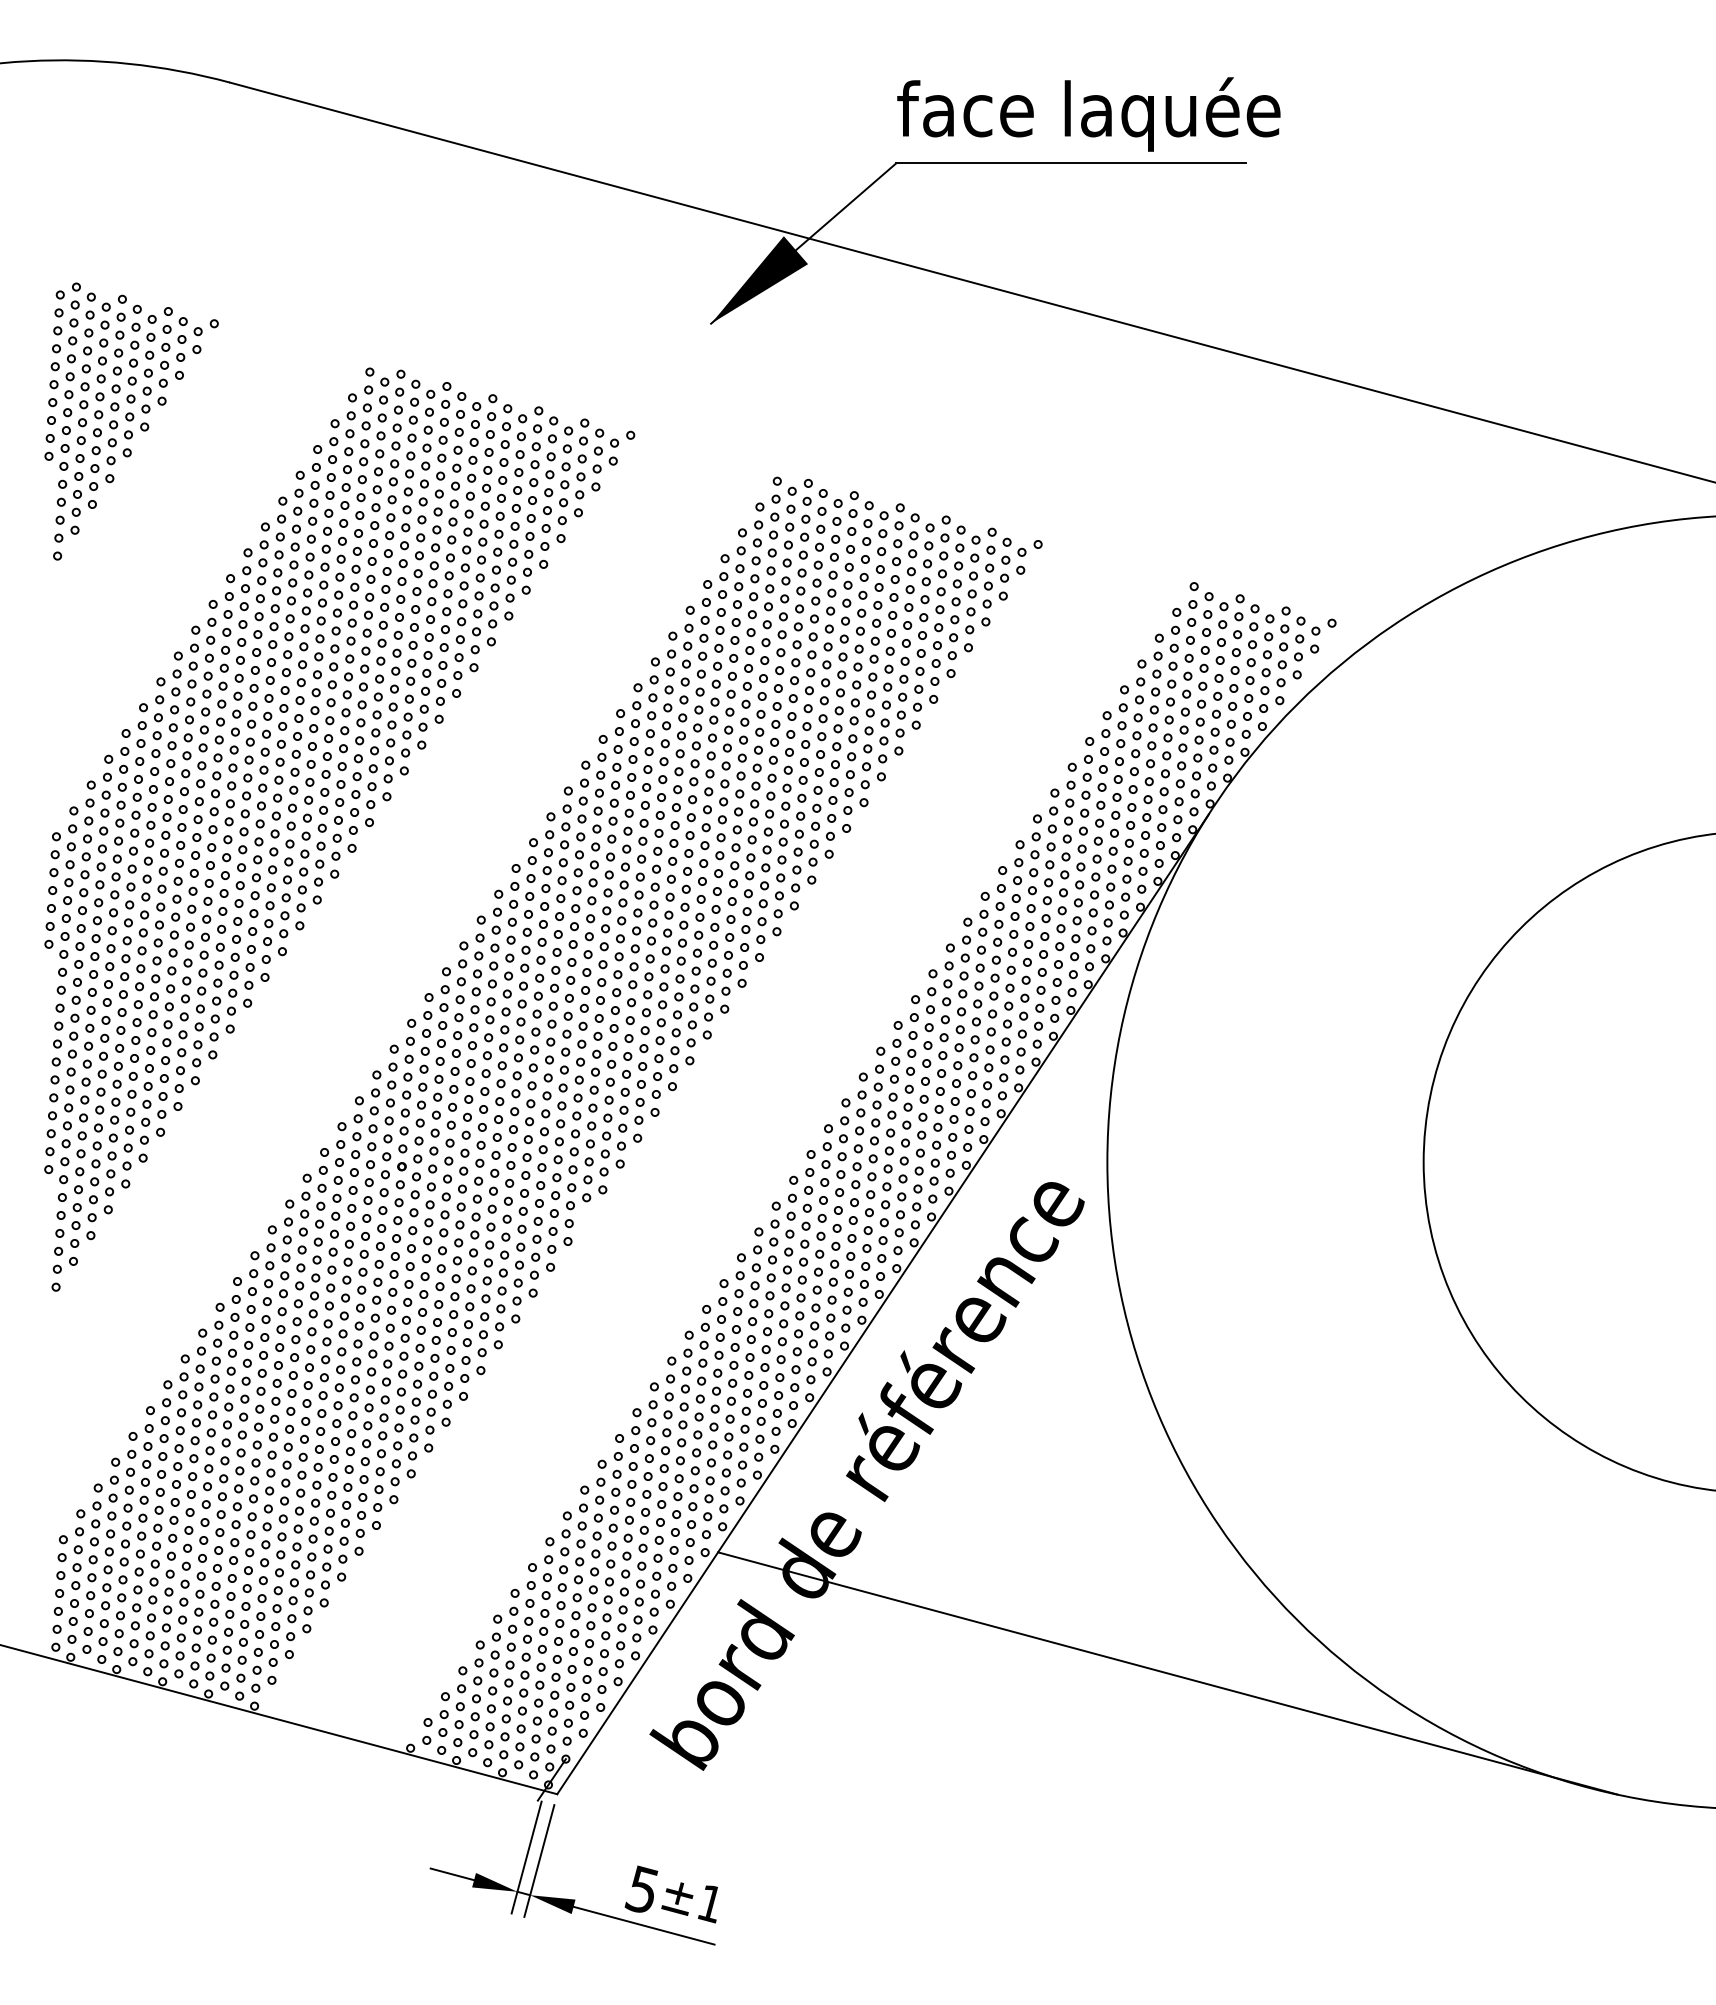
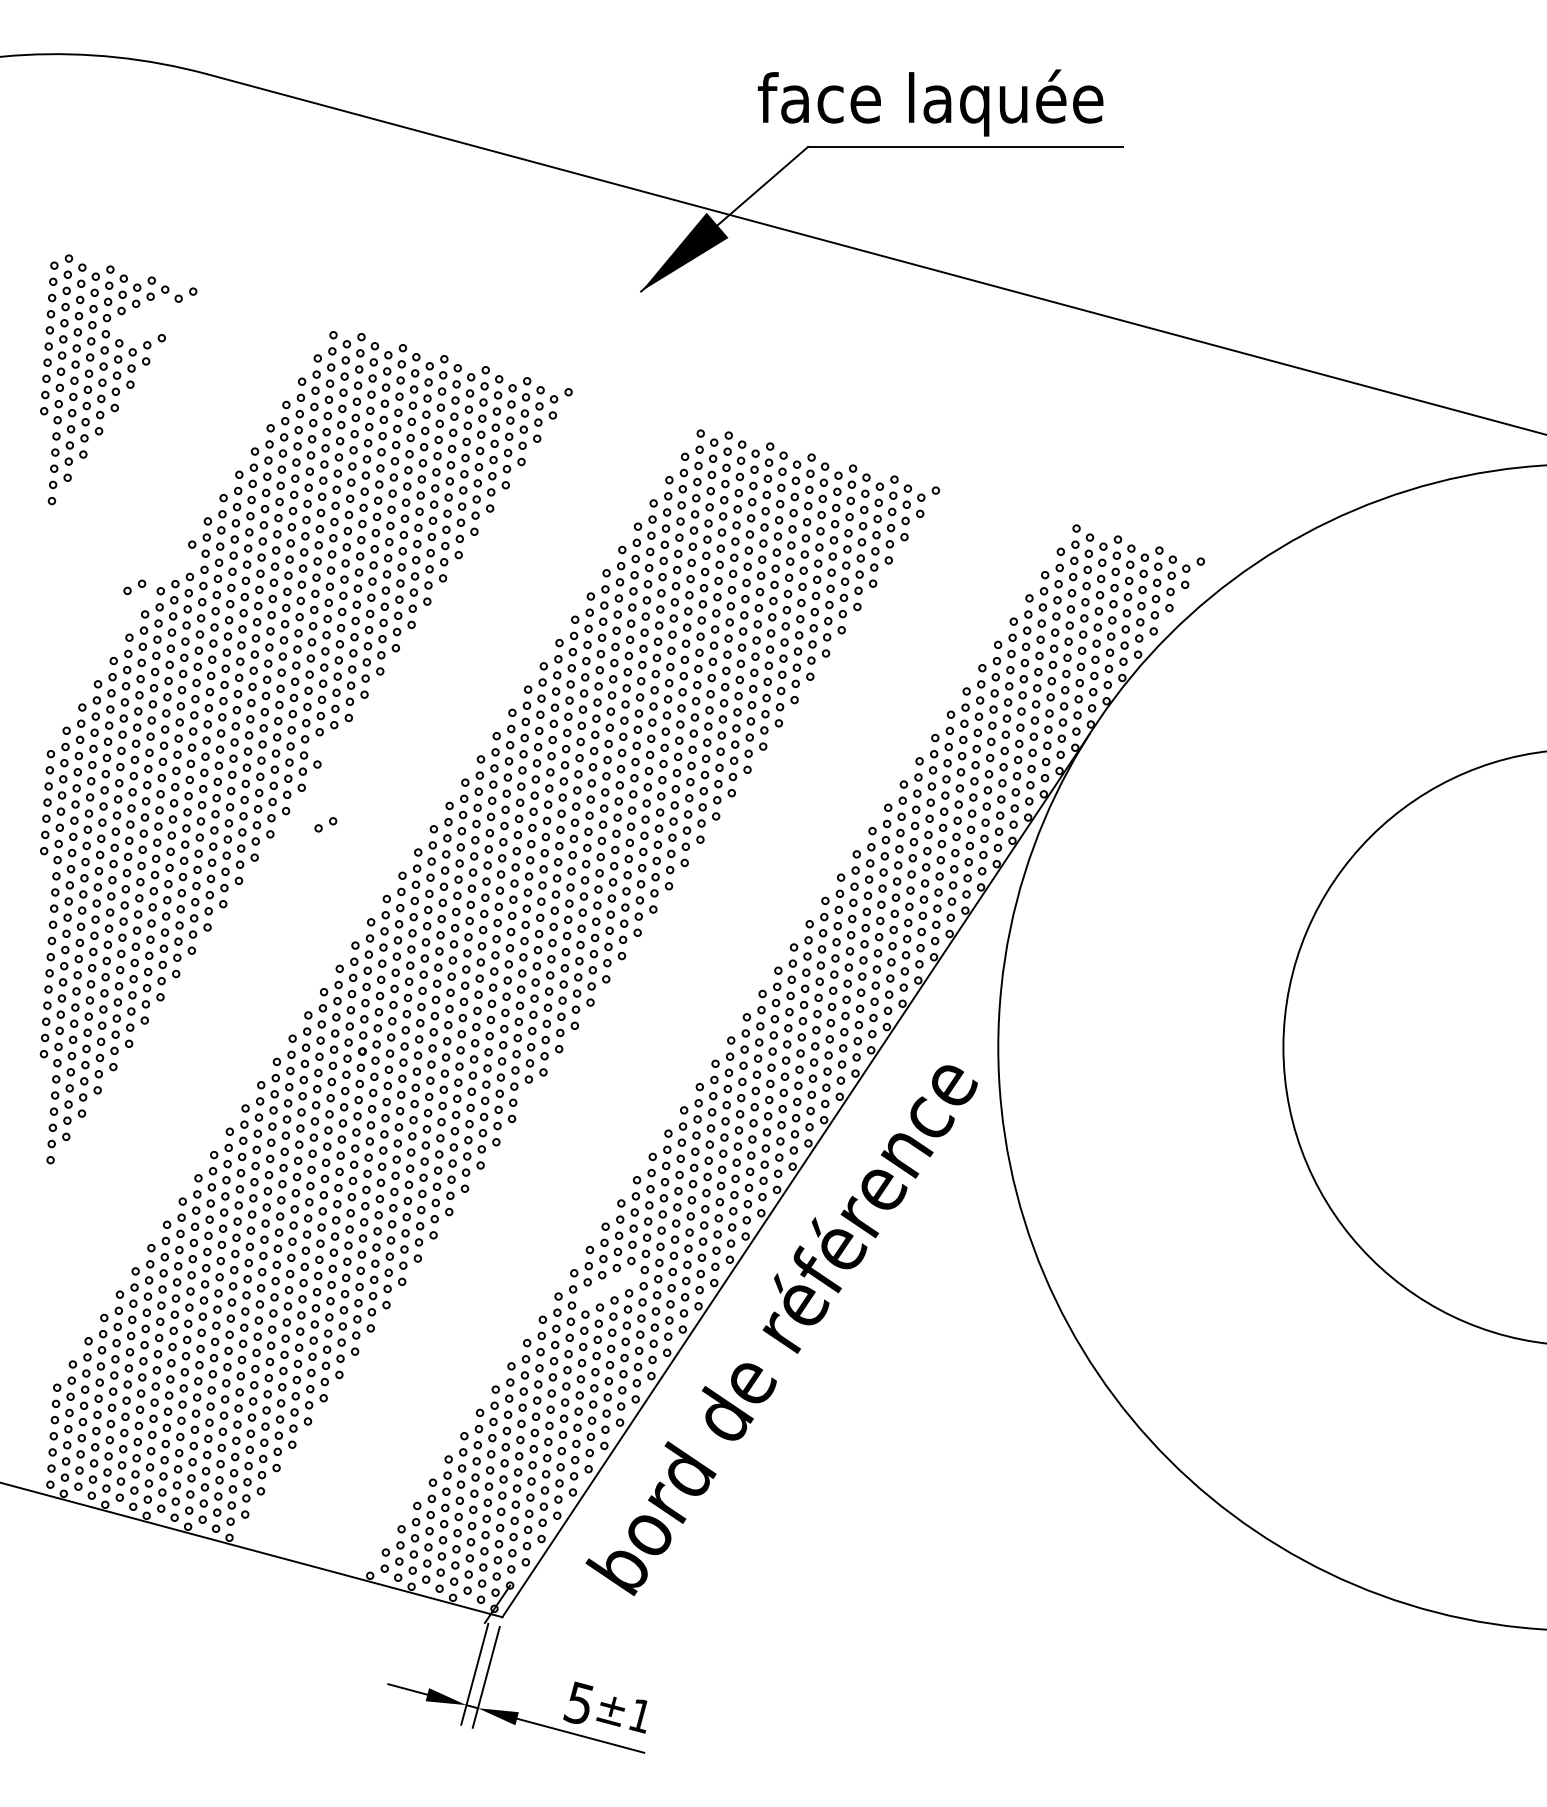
text: (1088, 113) -> (930, 102), moved
part: (164, 355) -> (148, 320), removed
part: (203, 625) -> (134, 586), moved
part: (361, 826) -> (325, 824), moved
part: (674, 1428) -> (608, 1287), removed
line: (1167, 1673) -> (1052, 1508), removed

